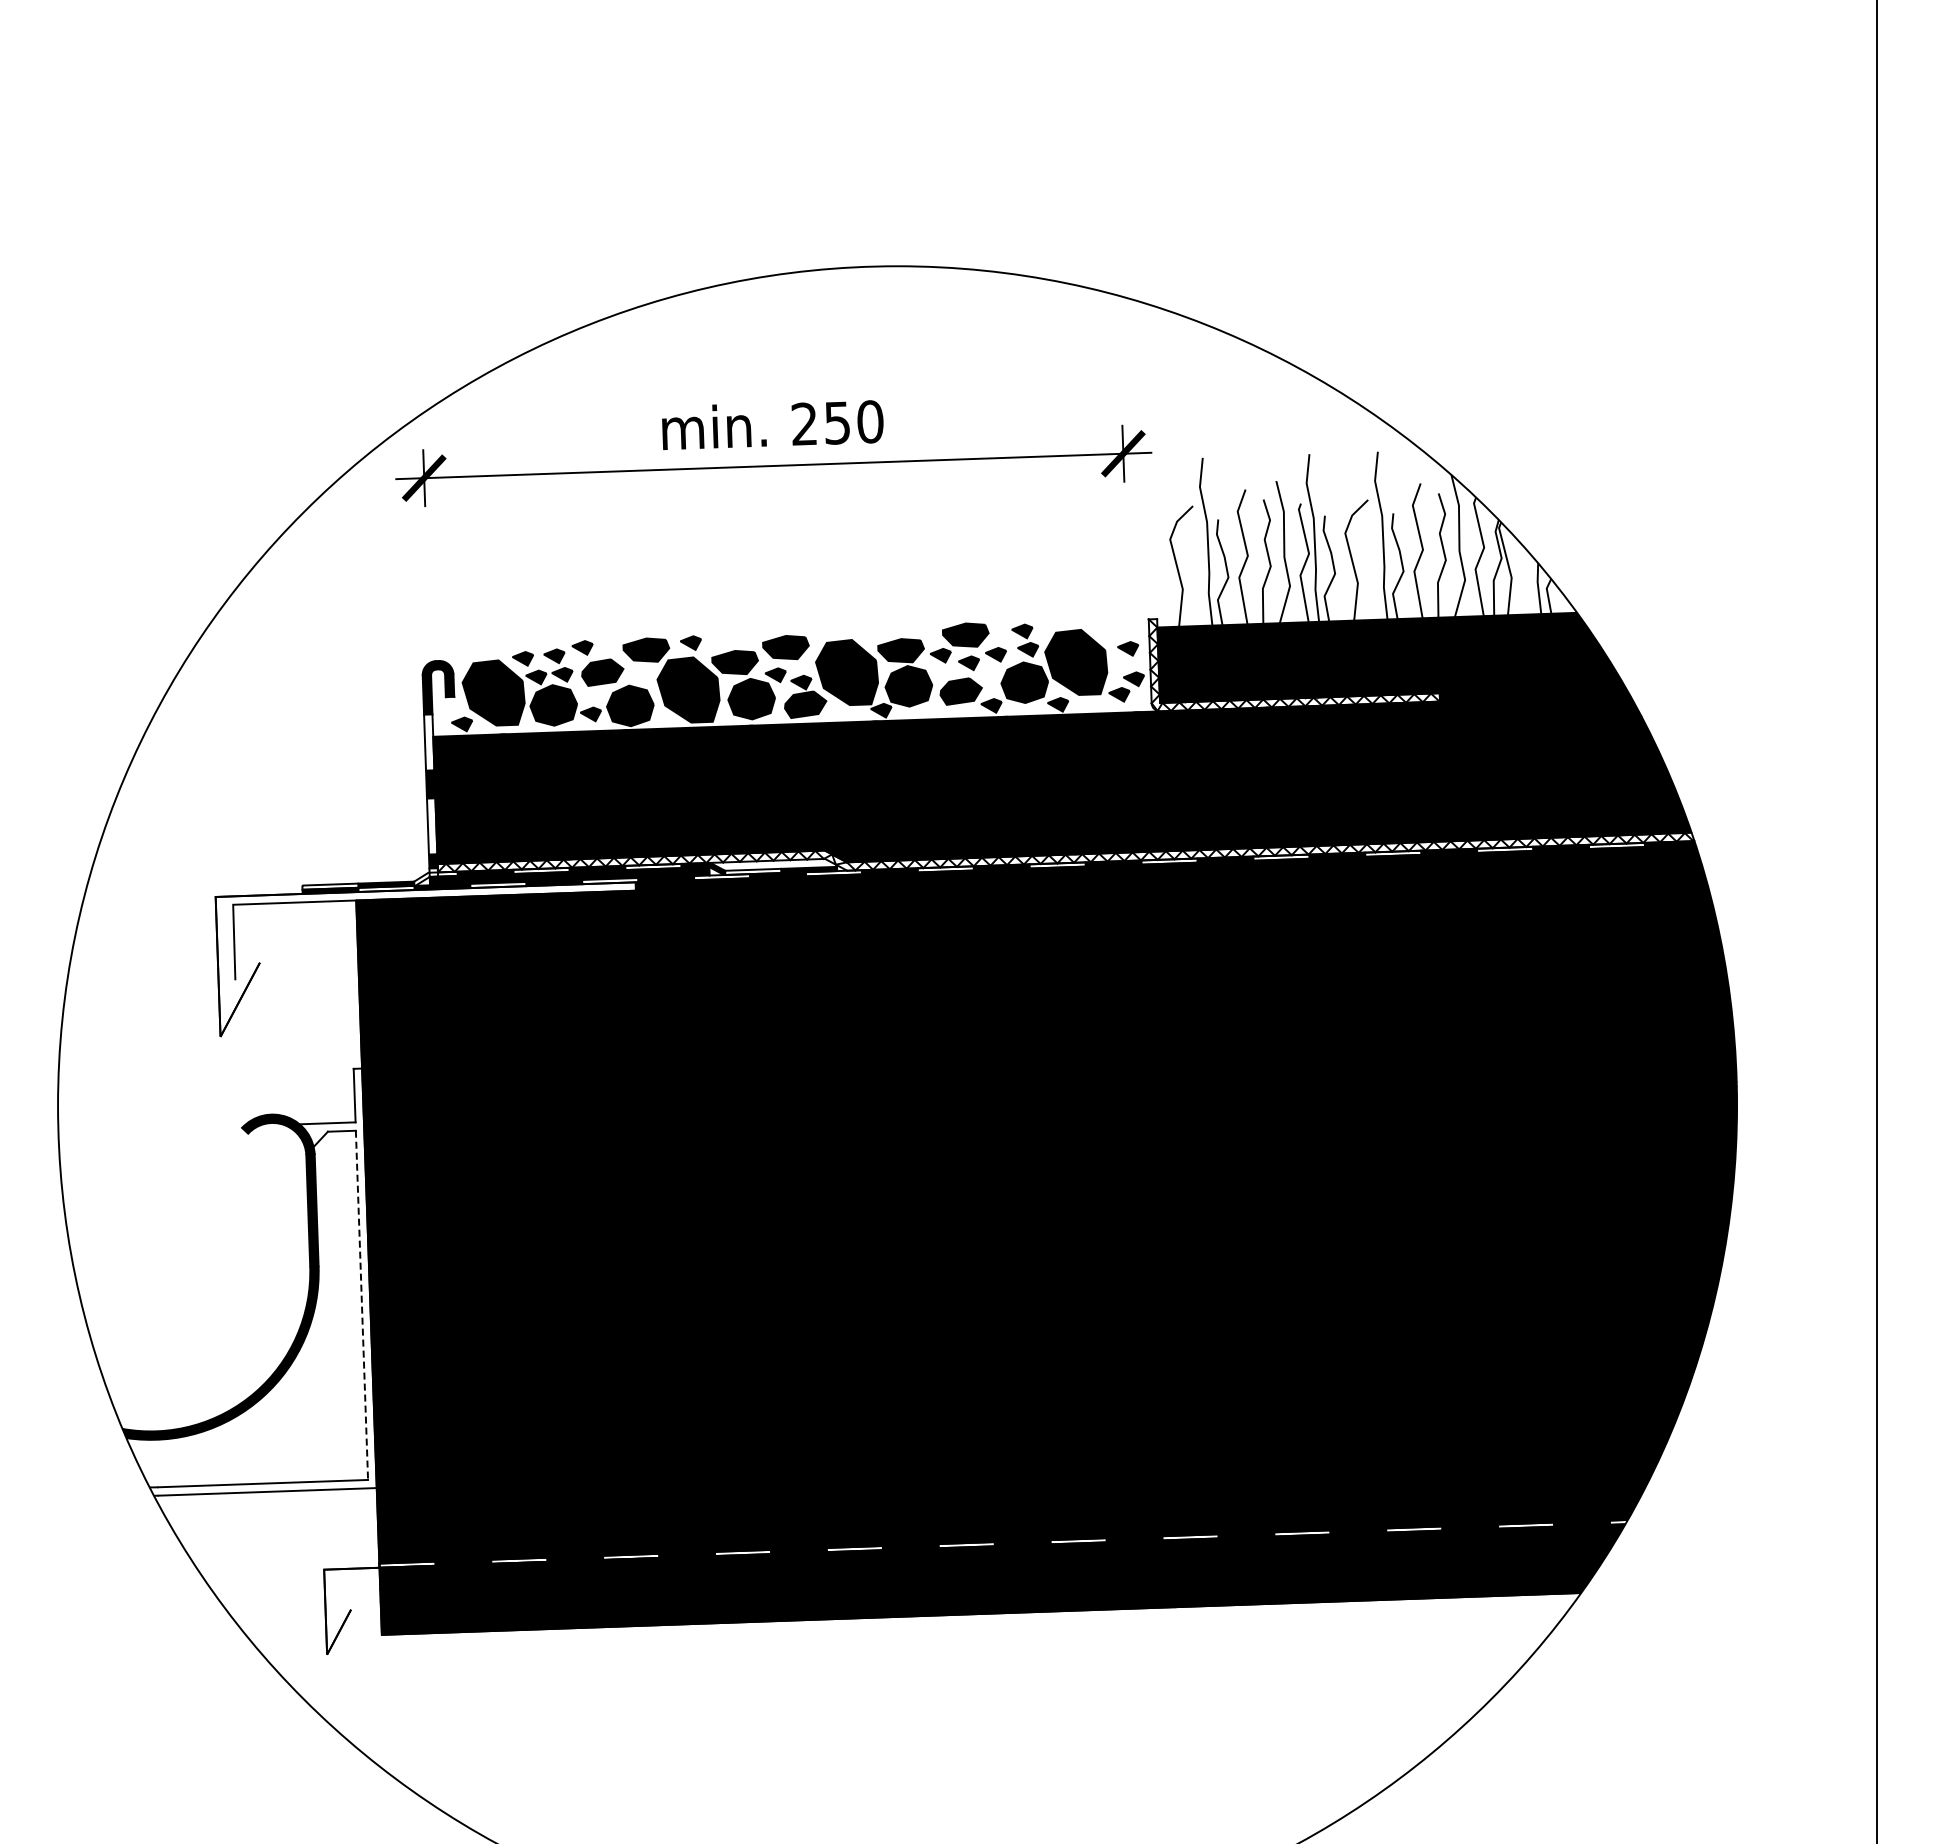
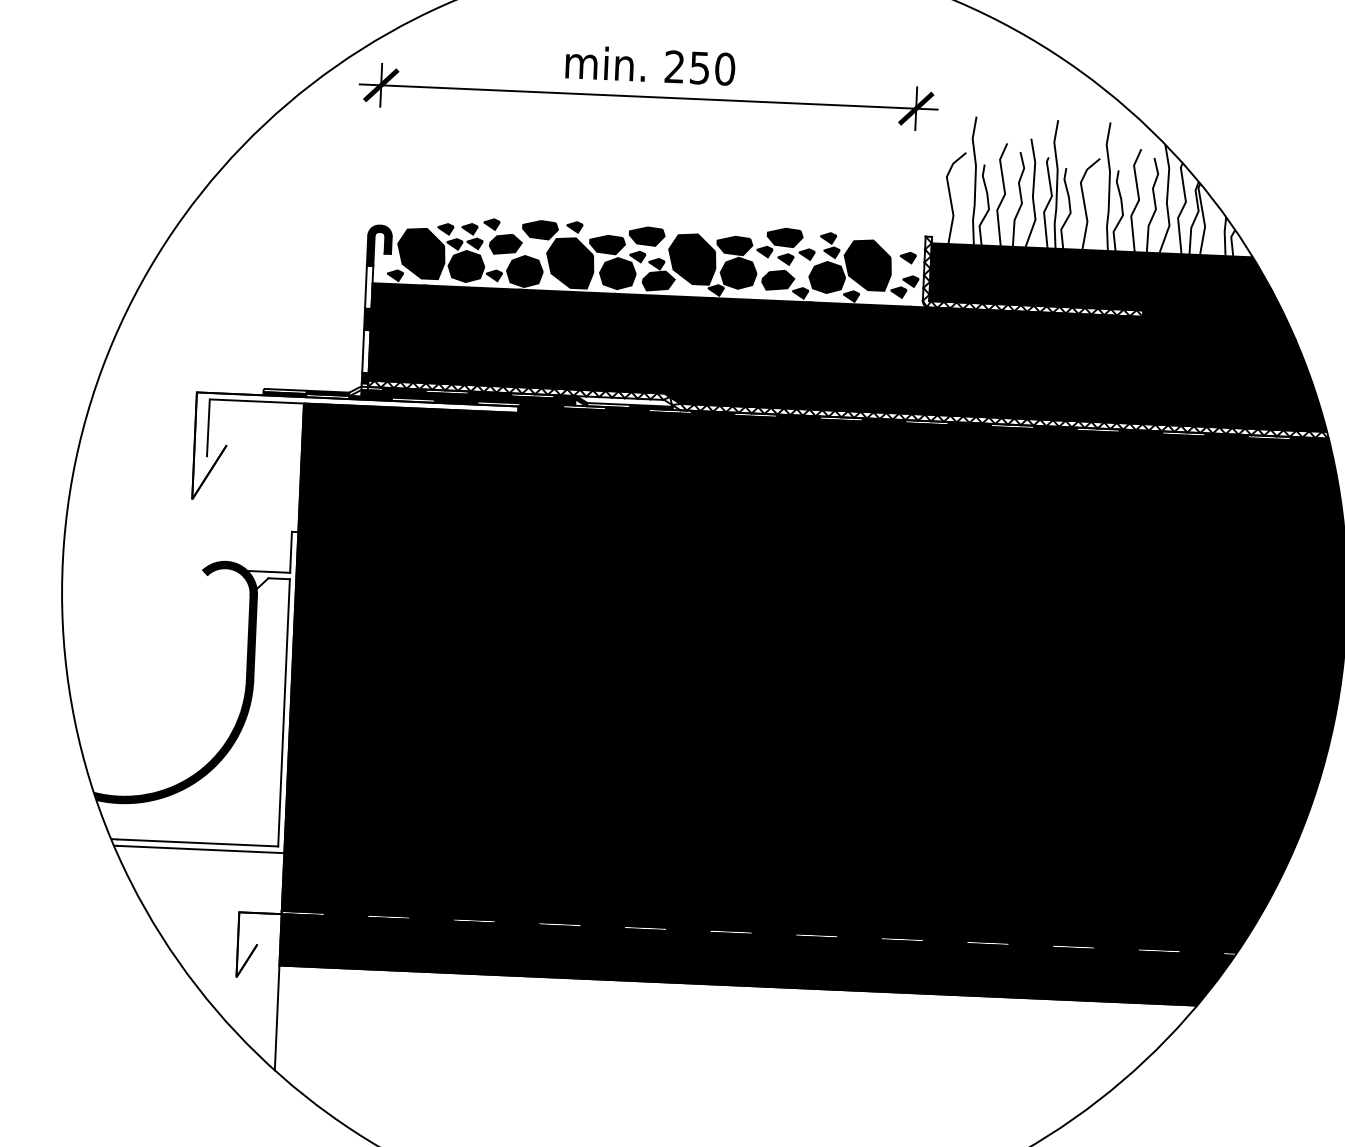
line: (361, 1305) -> (283, 712), dashed -> solid
line: (383, 1702) -> (276, 1017), added

